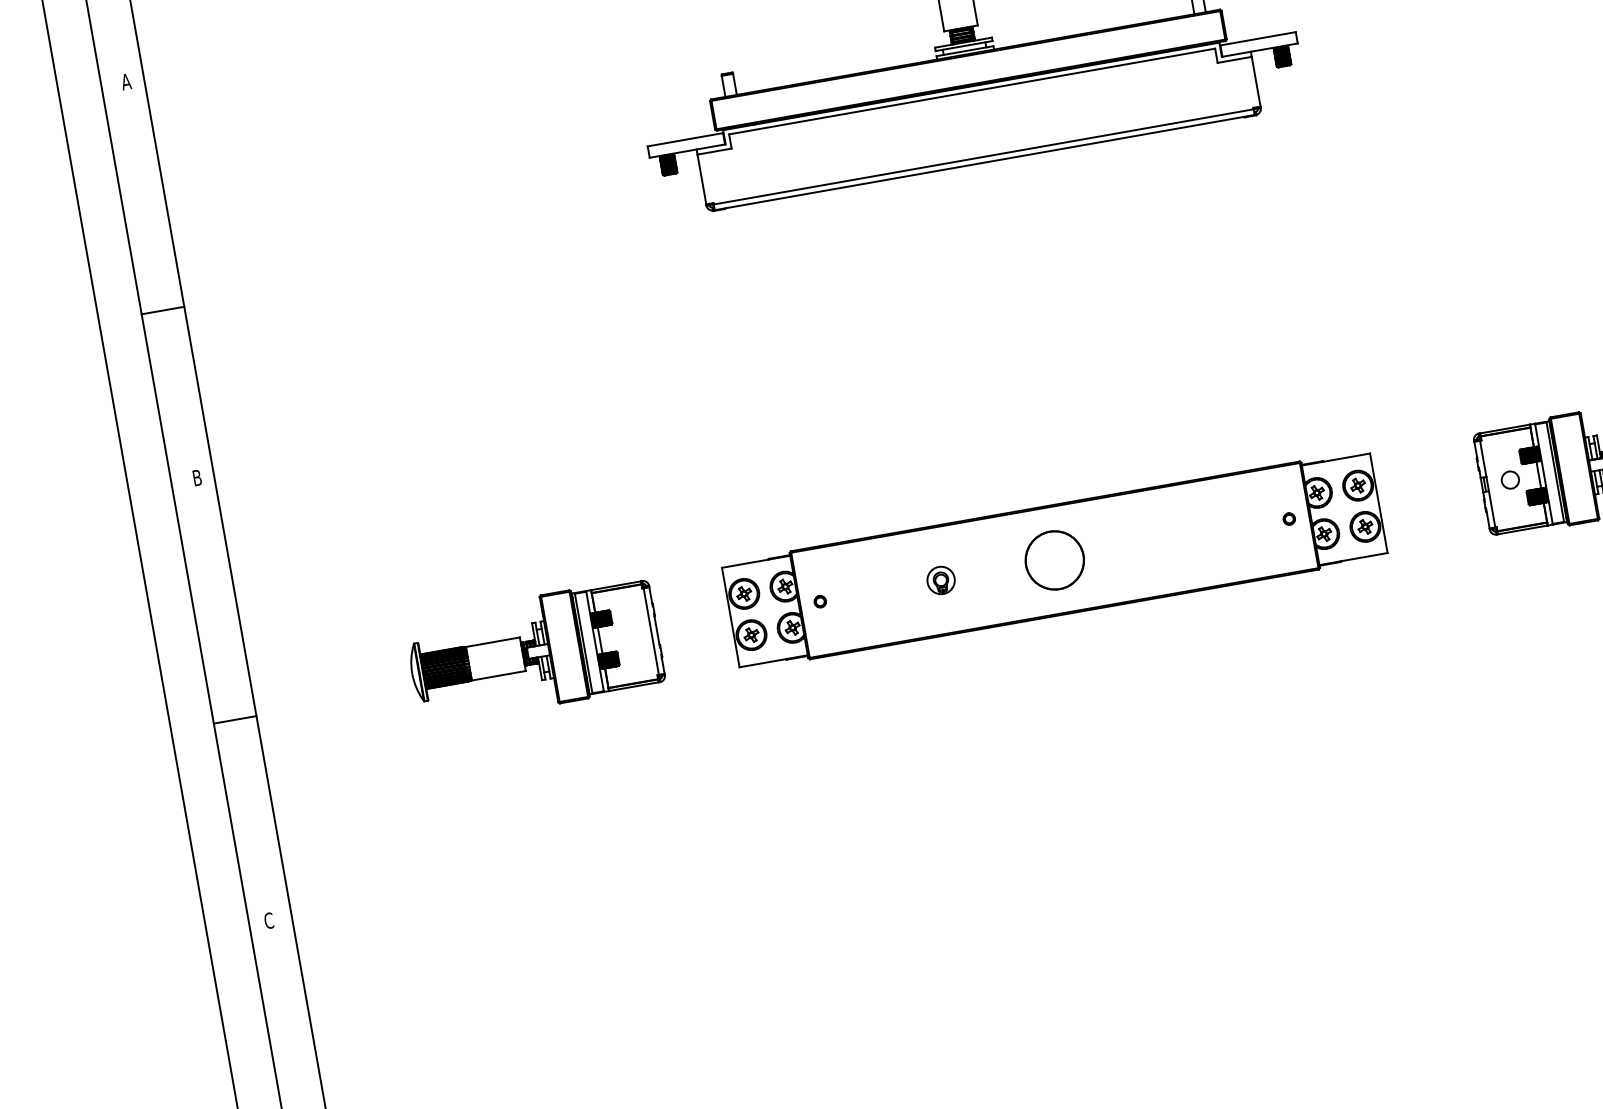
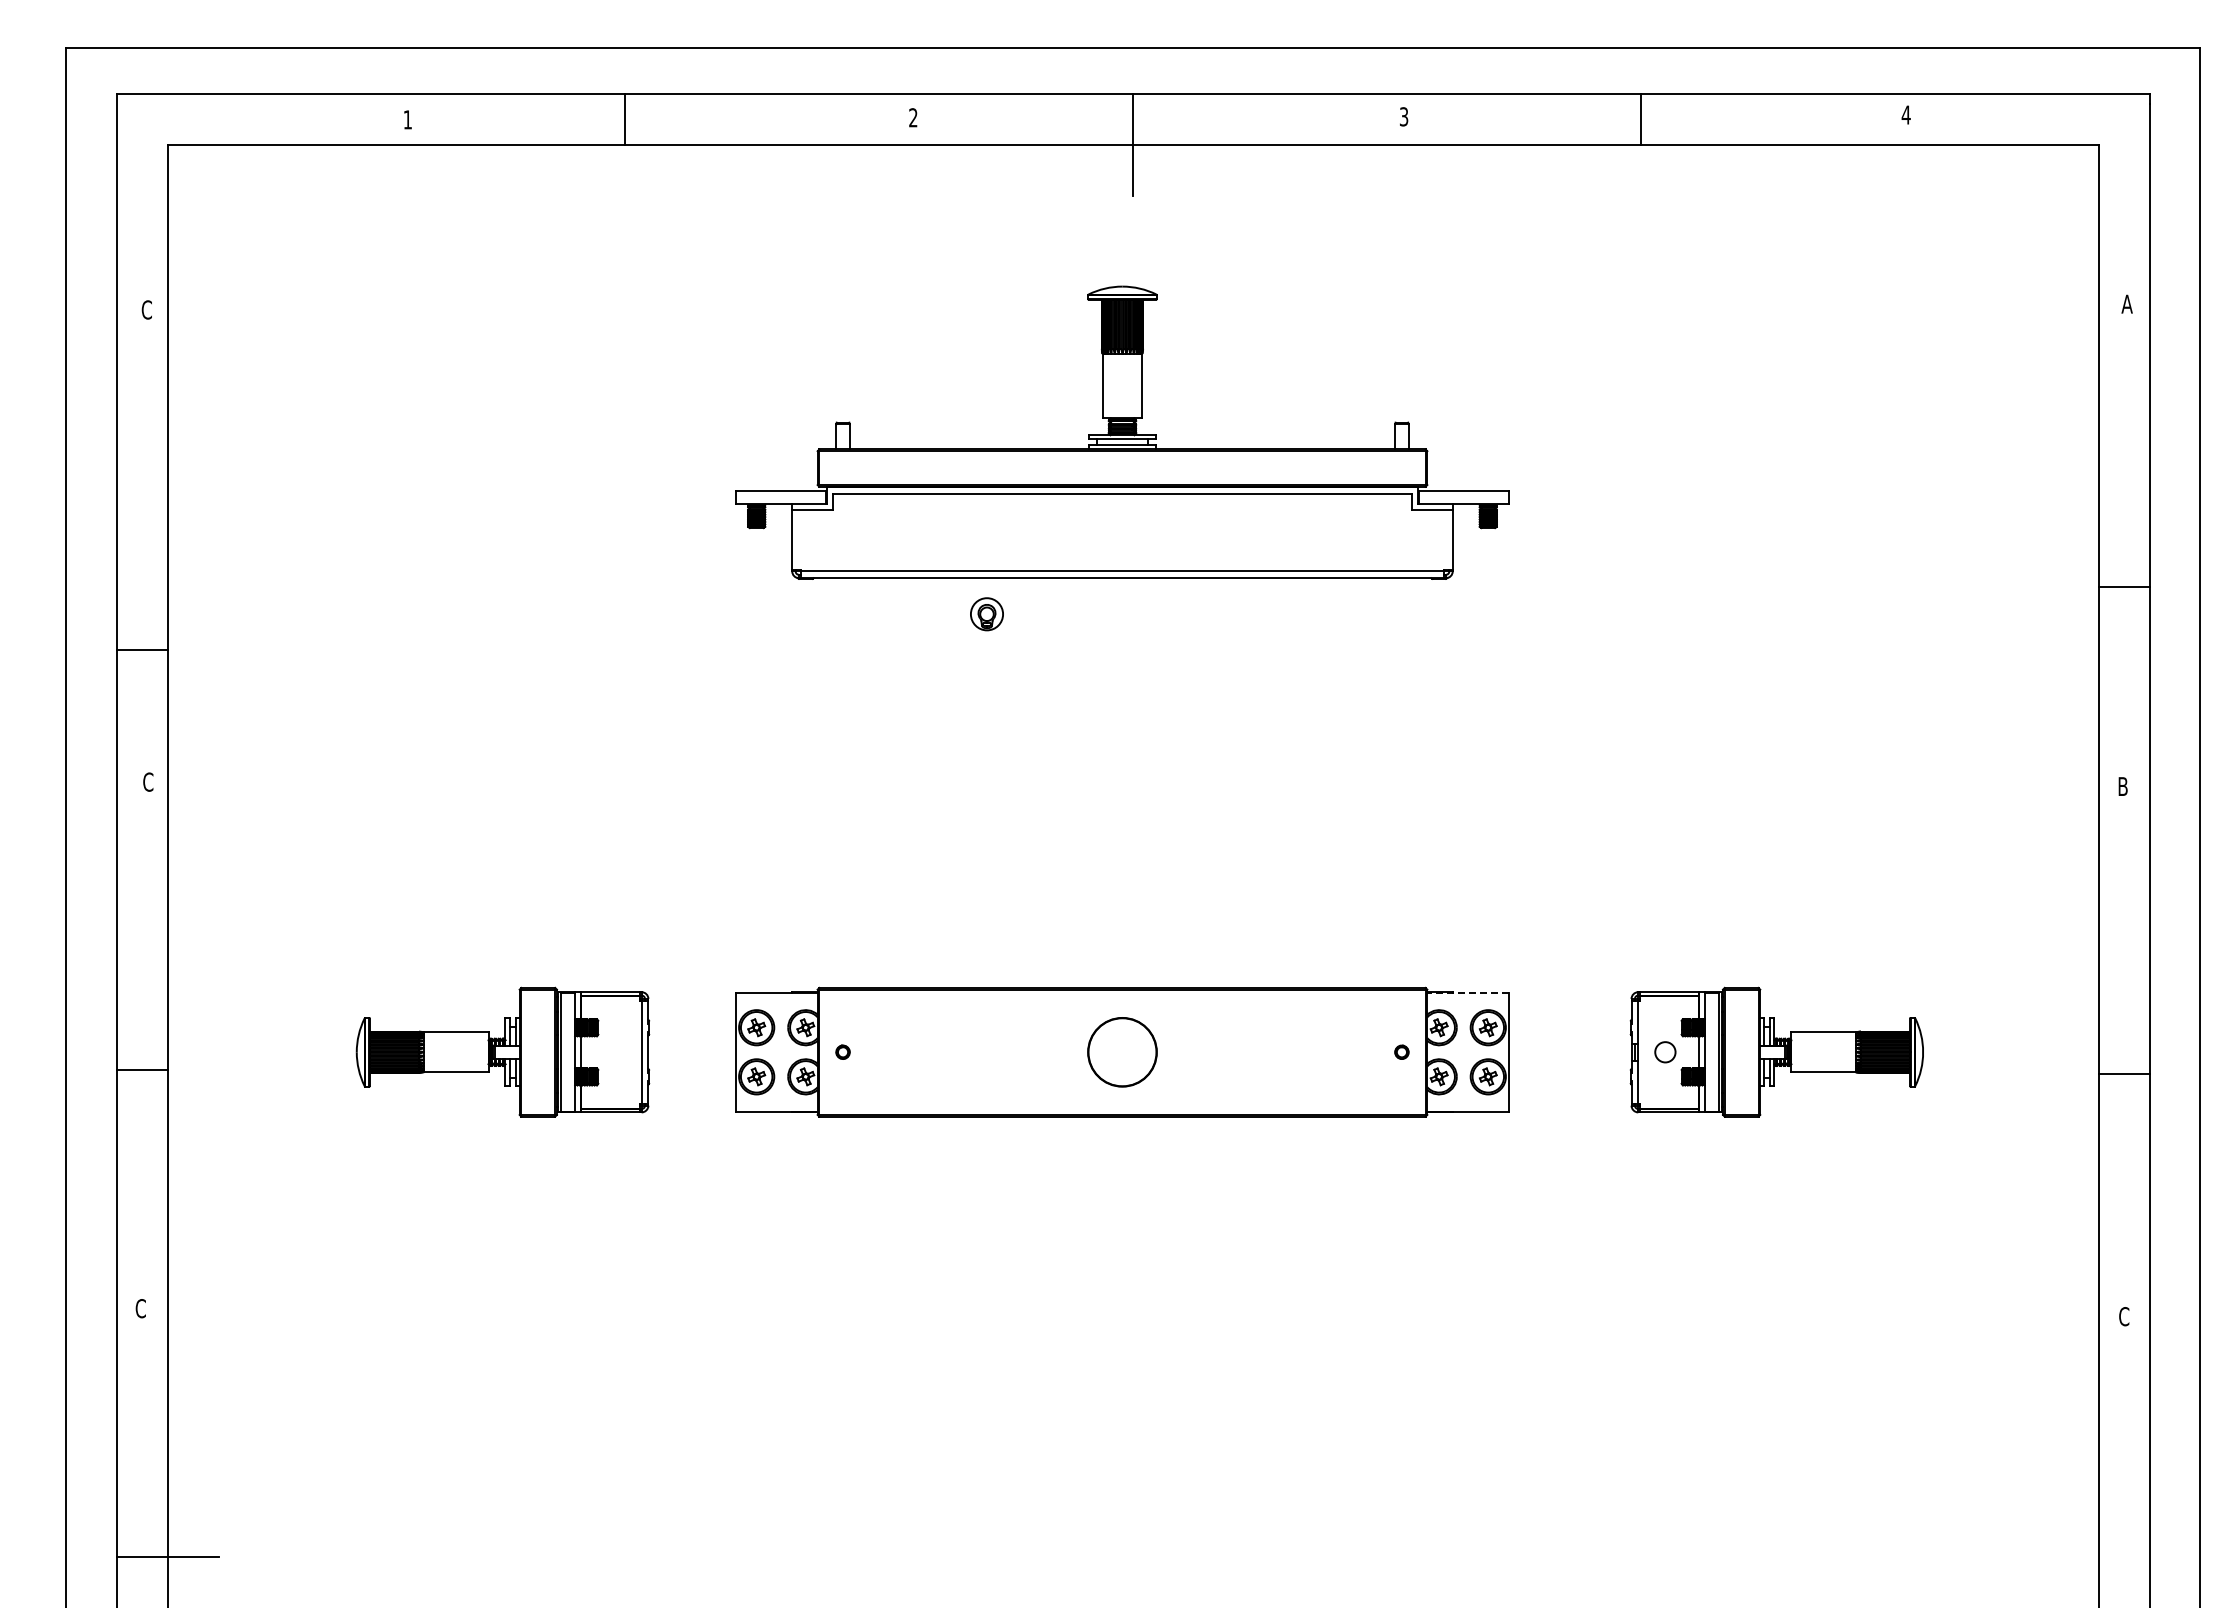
text: (125, 81) -> (146, 309), A -> C
line: (162, 310) -> (142, 649), moved
line: (1335, 460) -> (1467, 993), solid -> dashed
text: (197, 477) -> (148, 781), B -> C
part: (940, 580) -> (986, 614), moved

